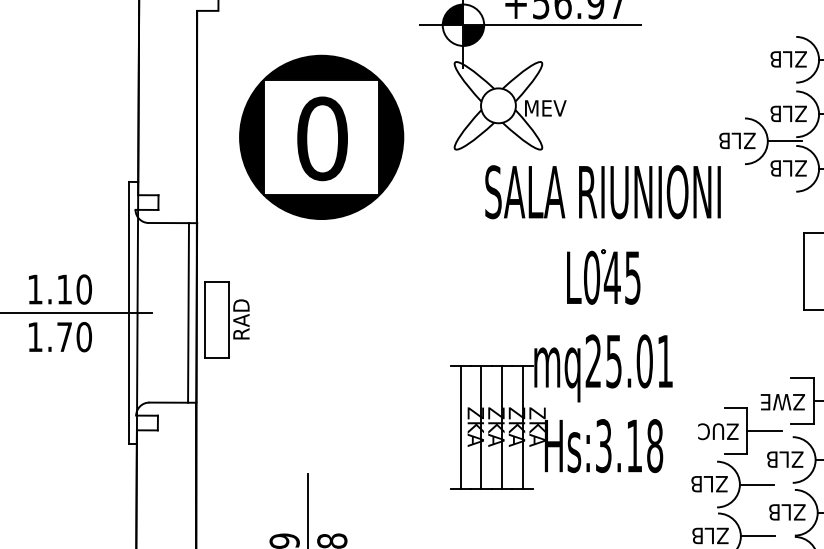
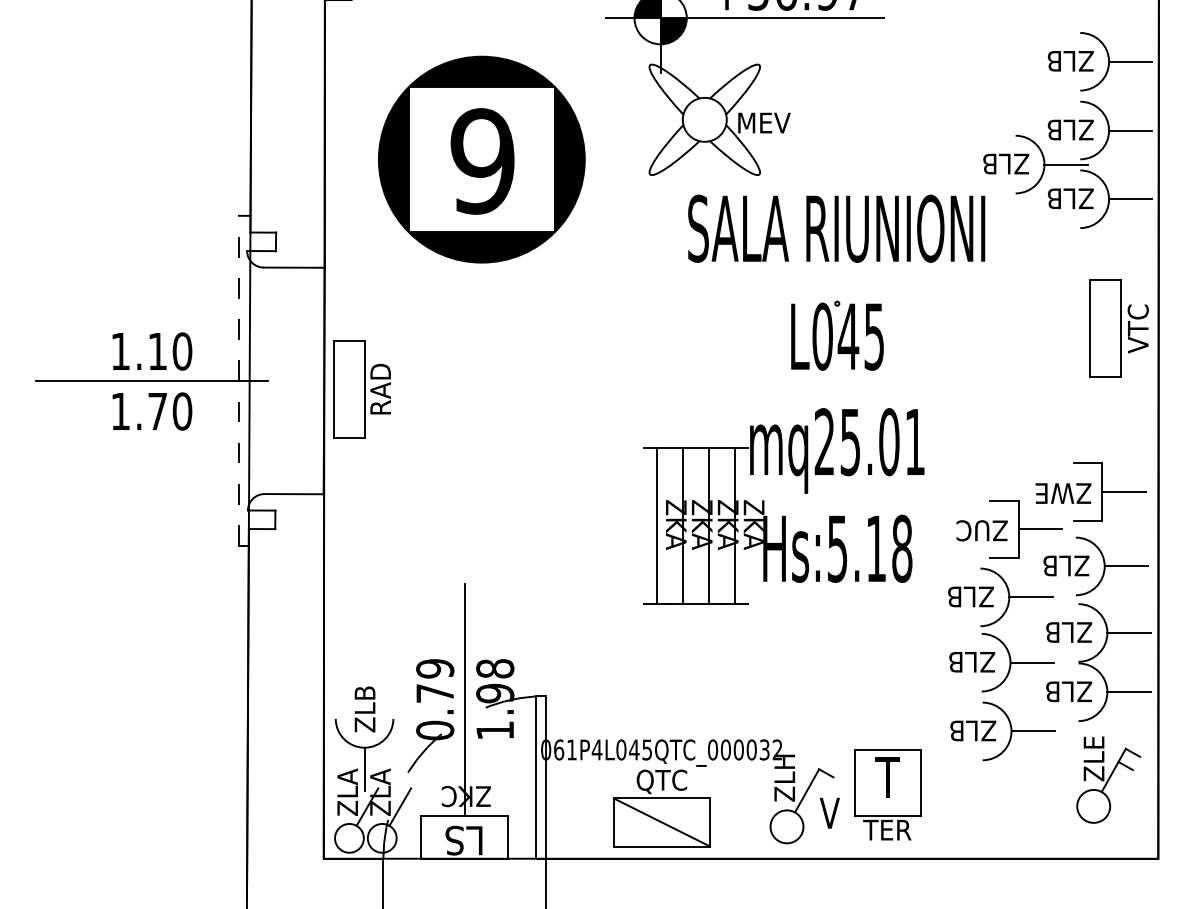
text: (322, 138) -> (482, 161), 0 -> 9
line: (128, 312) -> (238, 380), solid -> dashed
line: (188, 312) -> (313, 380), removed
text: (603, 445) -> (837, 548), Hs:3.18 -> Hs:5.18

